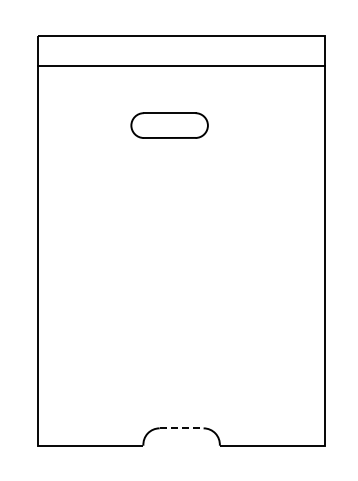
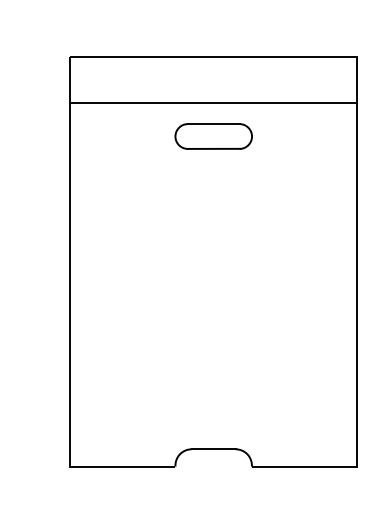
line: (181, 65) -> (213, 102), moved
part: (169, 125) -> (213, 136), moved
line: (181, 428) -> (213, 449), dashed -> solid

